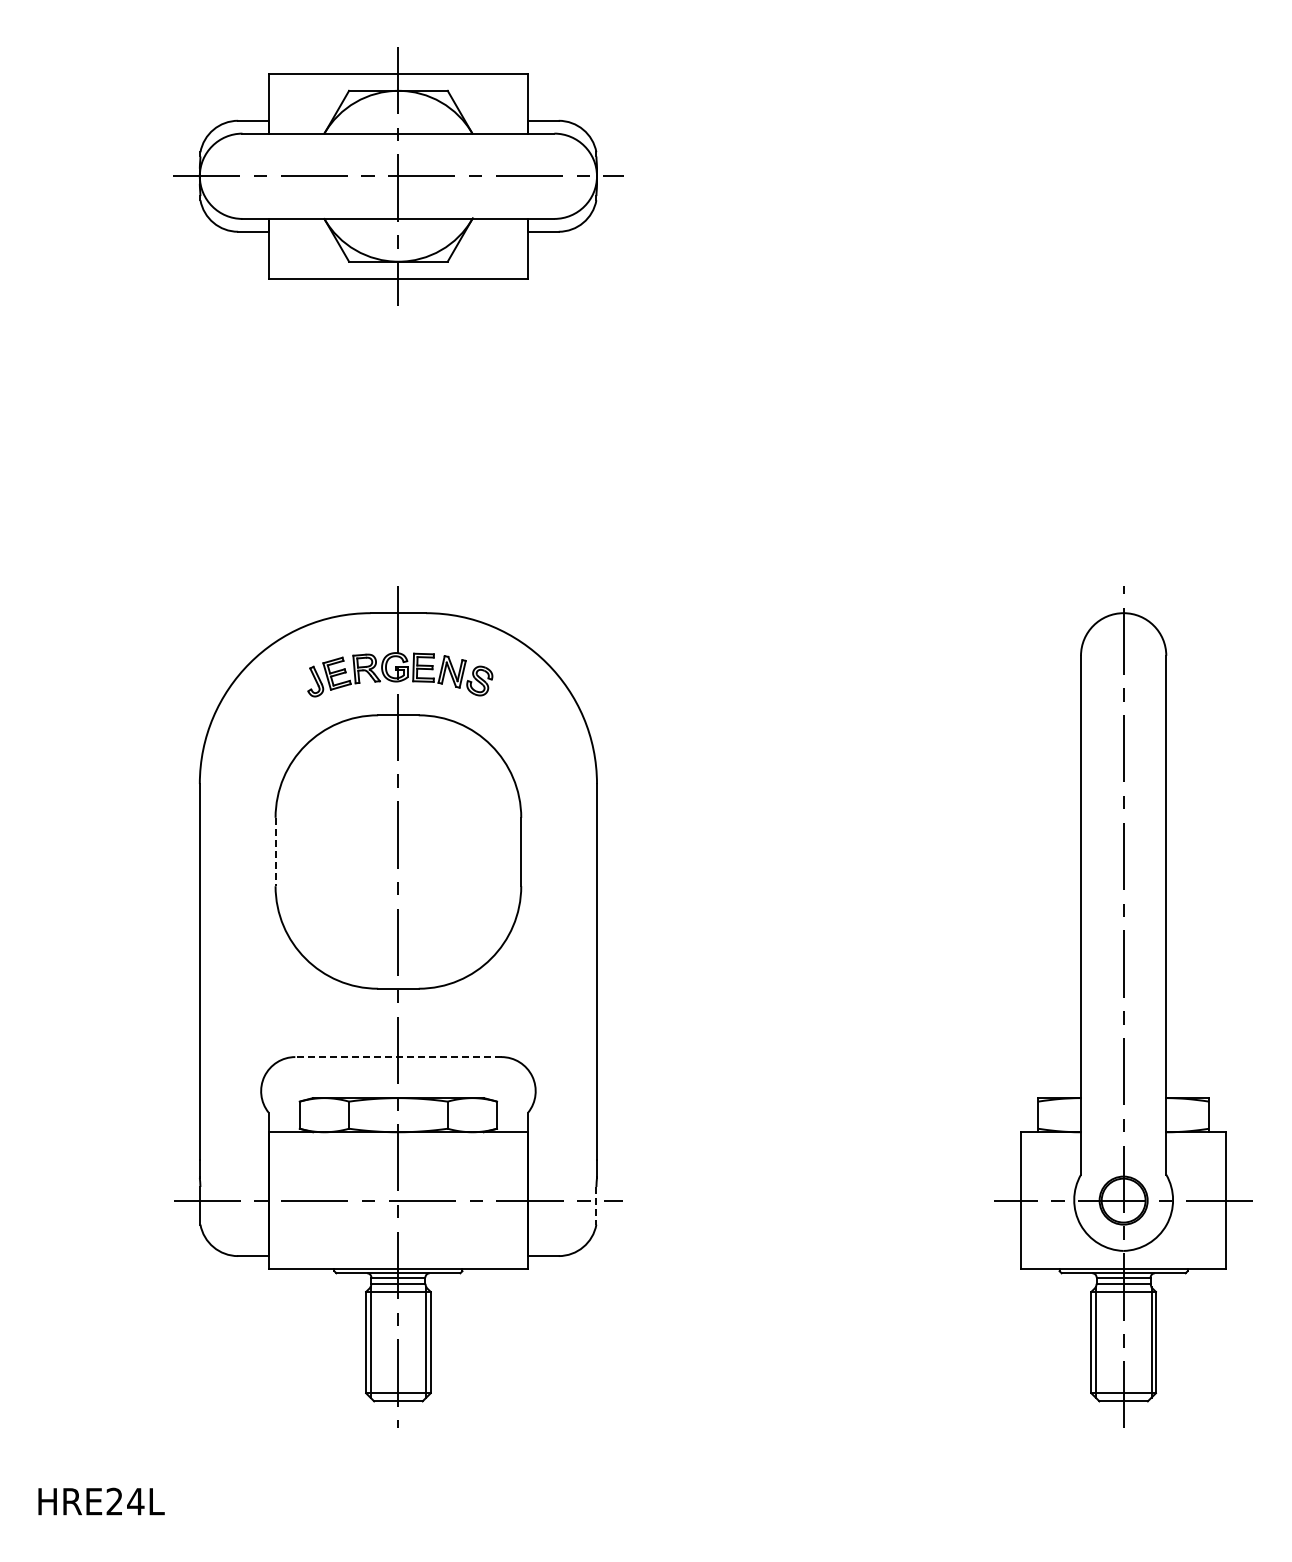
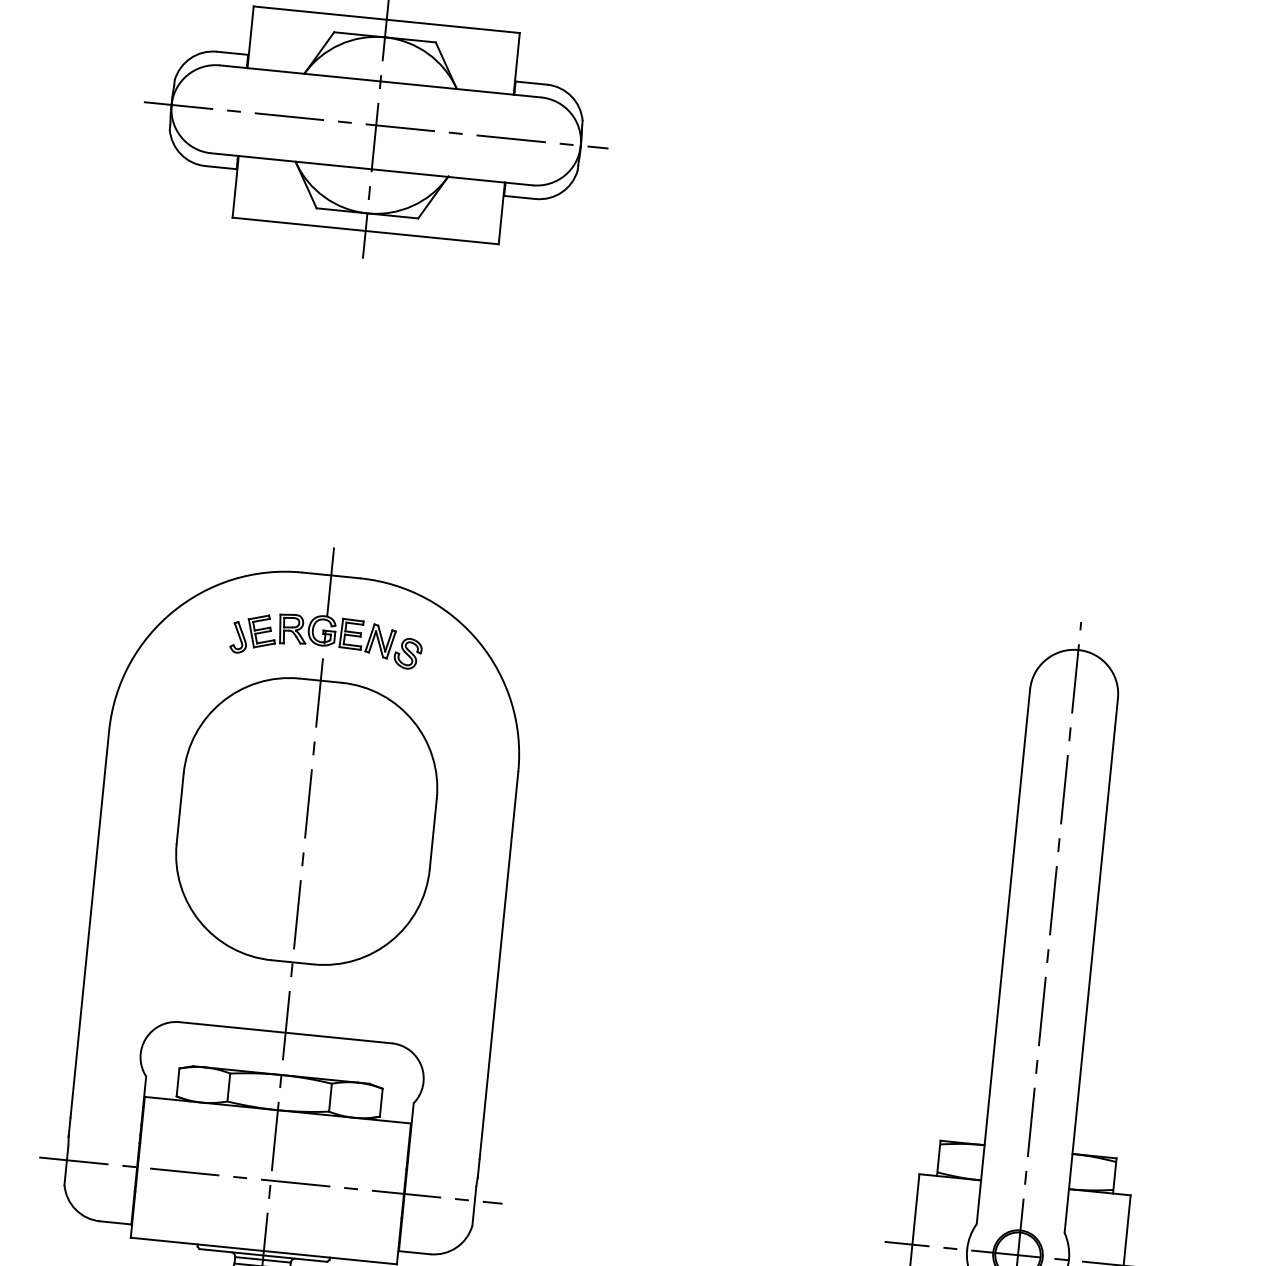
line: (275, 852) -> (180, 809), dashed -> solid
line: (397, 1057) -> (284, 1033), dashed -> solid
line: (596, 1205) -> (474, 1206), dashed -> solid

